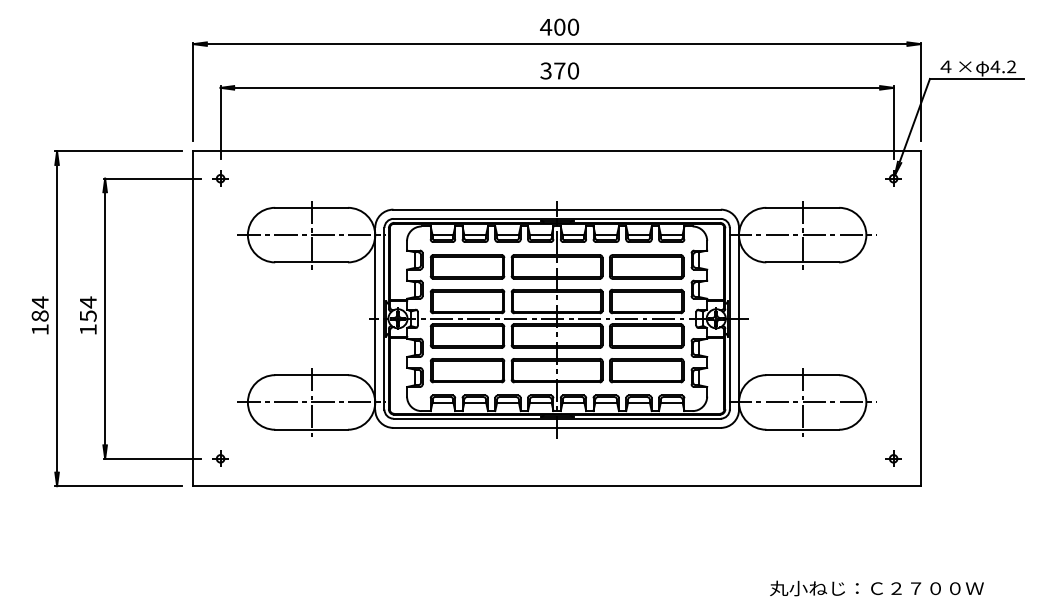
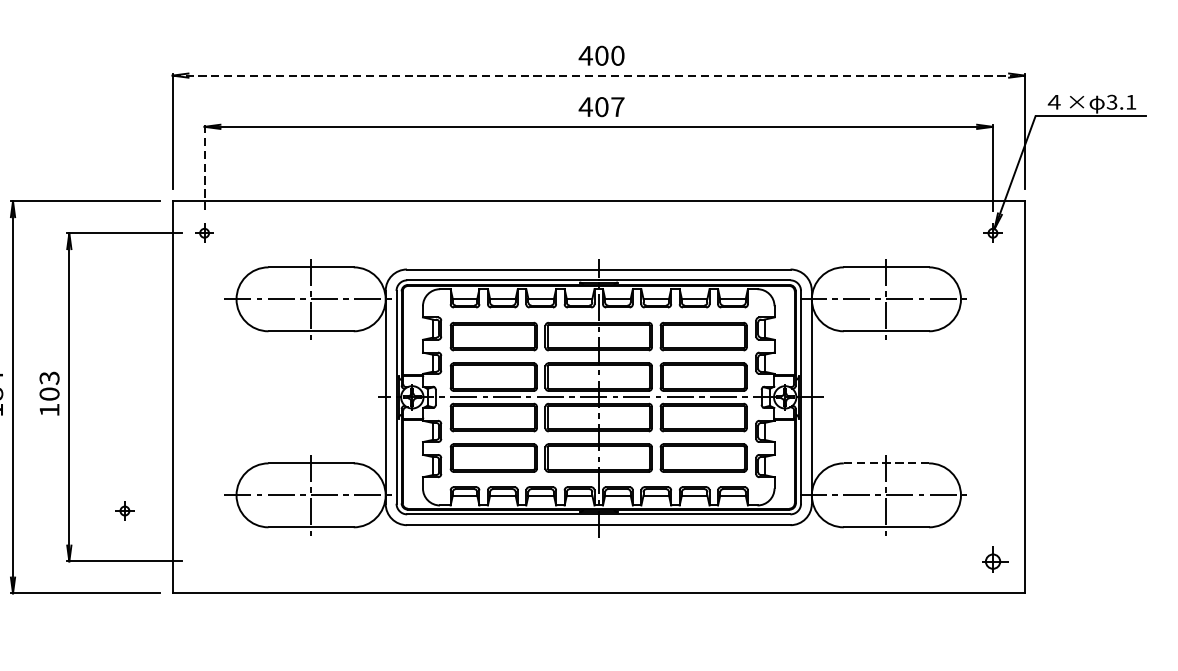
line: (557, 44) -> (599, 76), solid -> dashed
text: (1003, 66) -> (1121, 101), 4.2 -> 3.1
text: (559, 70) -> (601, 106), 370 -> 407
line: (220, 122) -> (204, 167), solid -> dashed
text: (87, 308) -> (48, 385), 154 -> 103
line: (803, 375) -> (887, 463), solid -> dashed
part: (220, 458) -> (124, 510), moved
part: (893, 458) -> (992, 561), size x1.6

